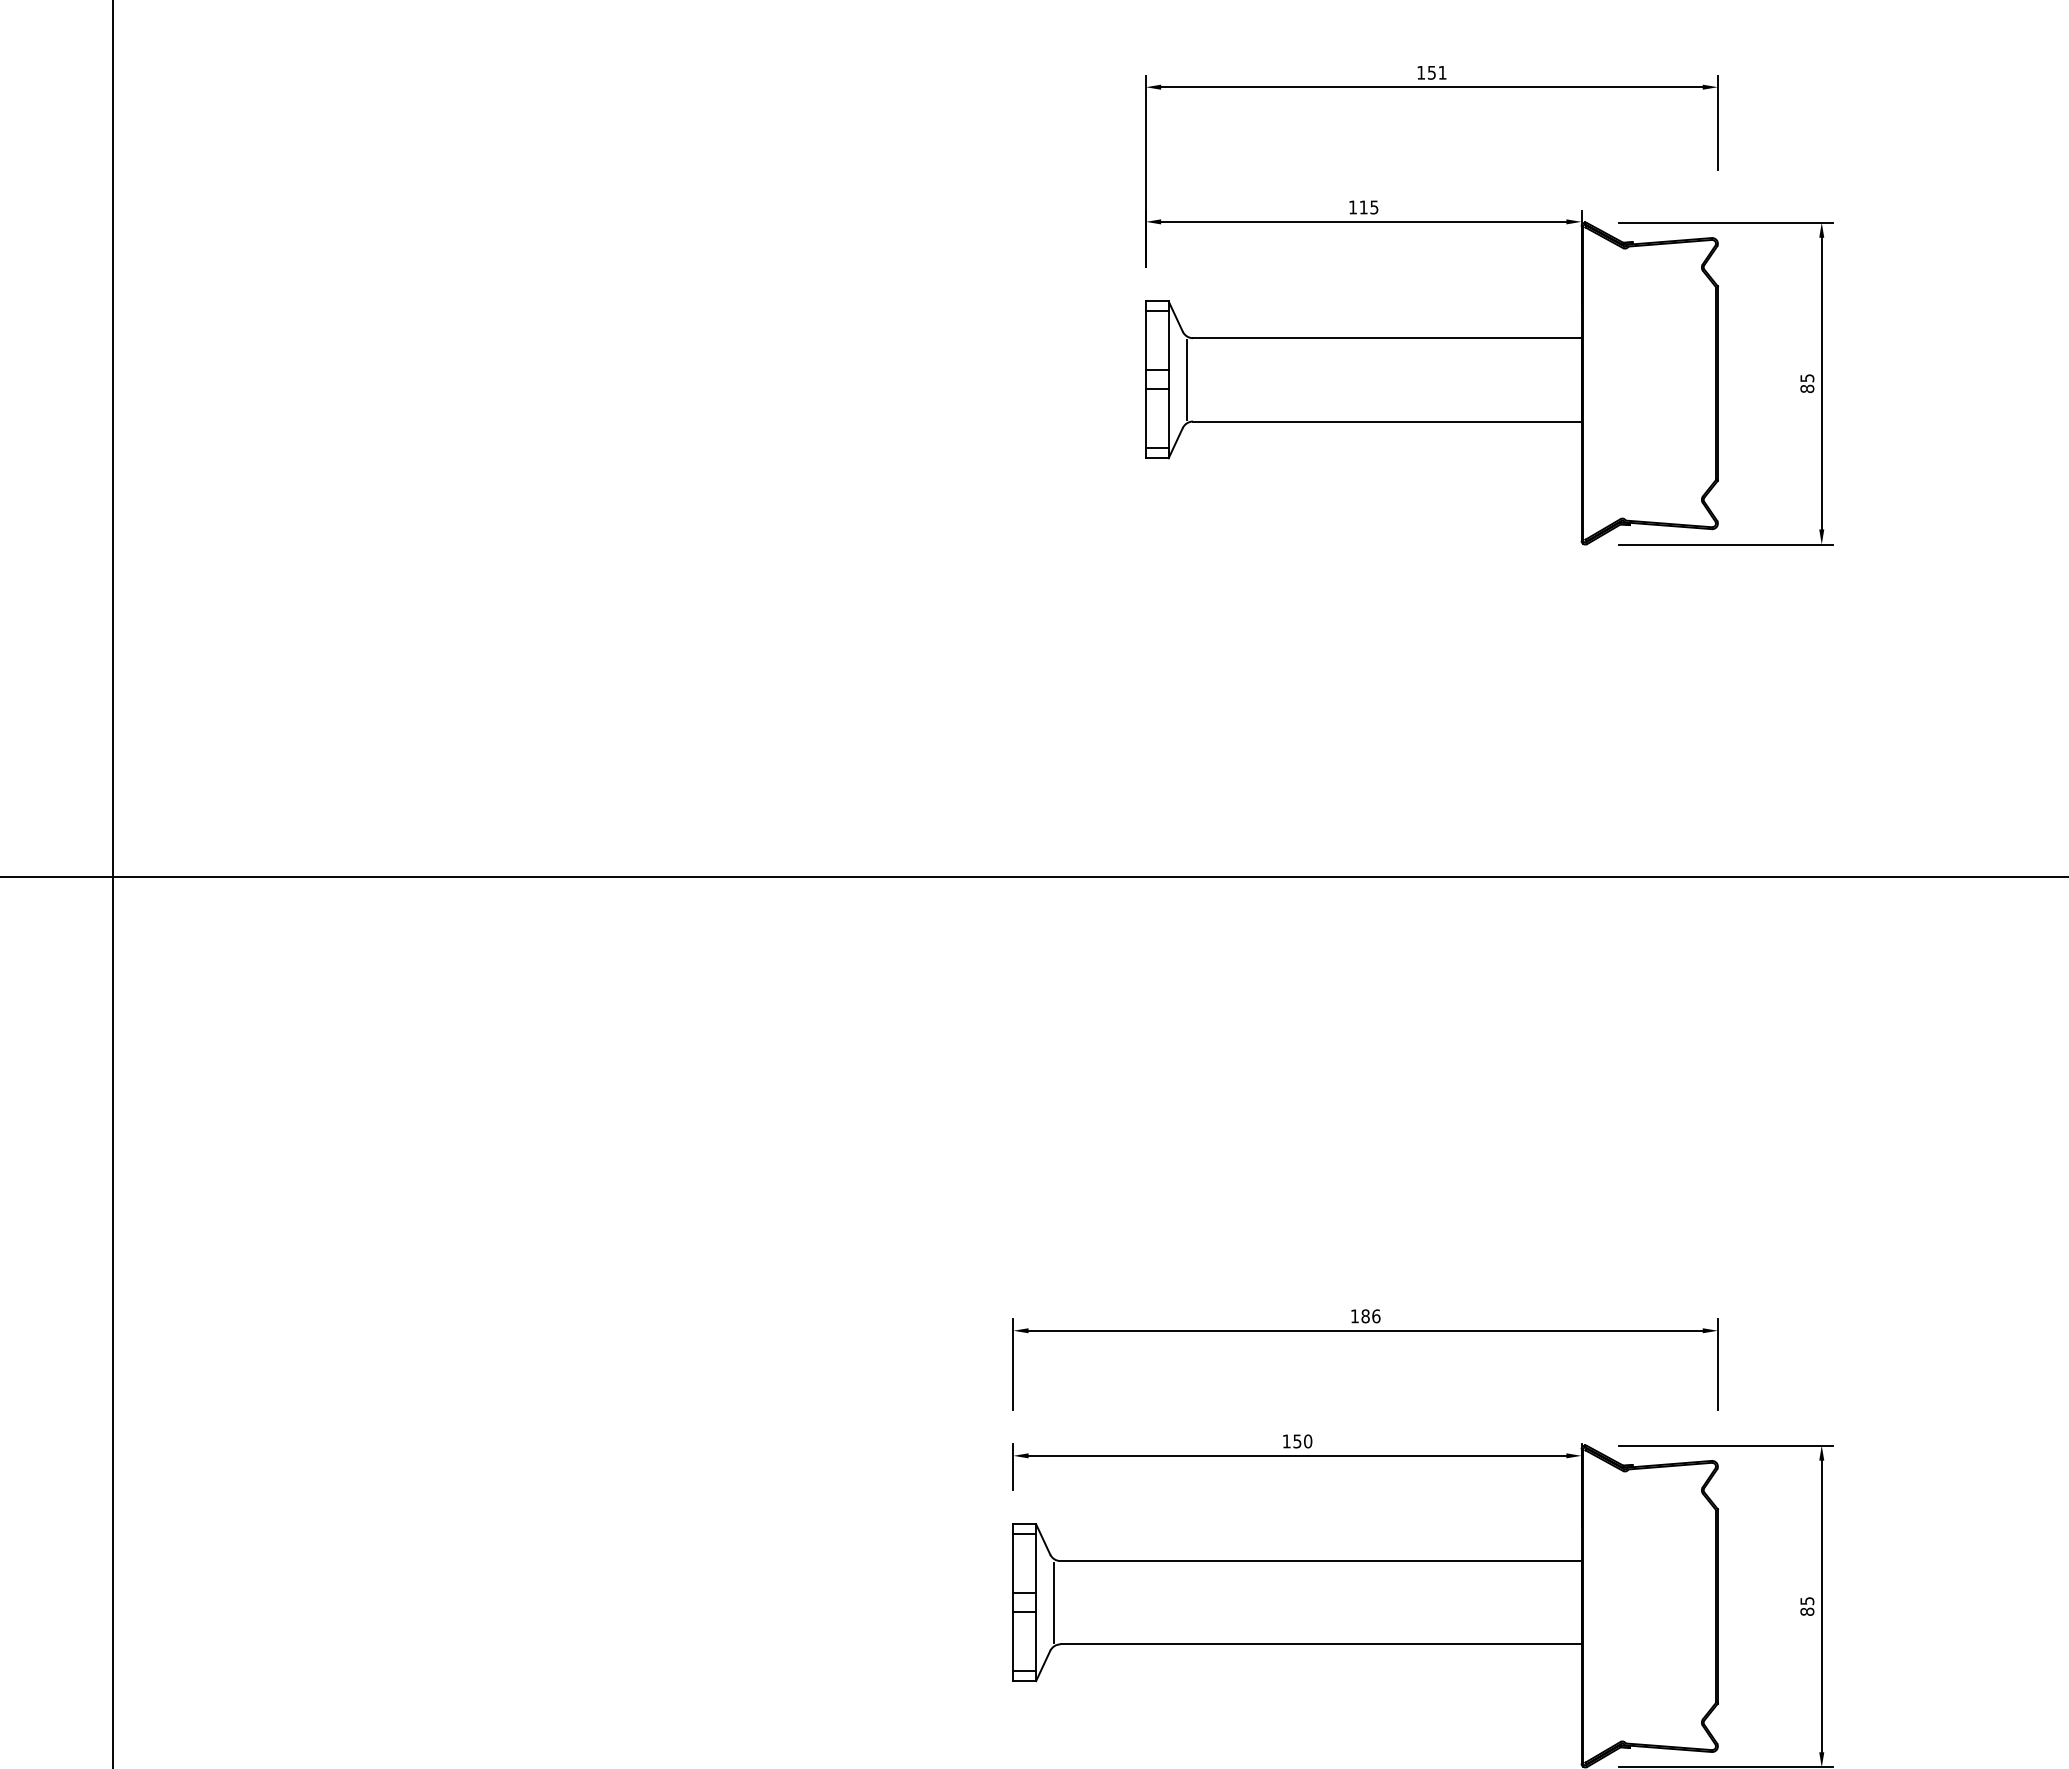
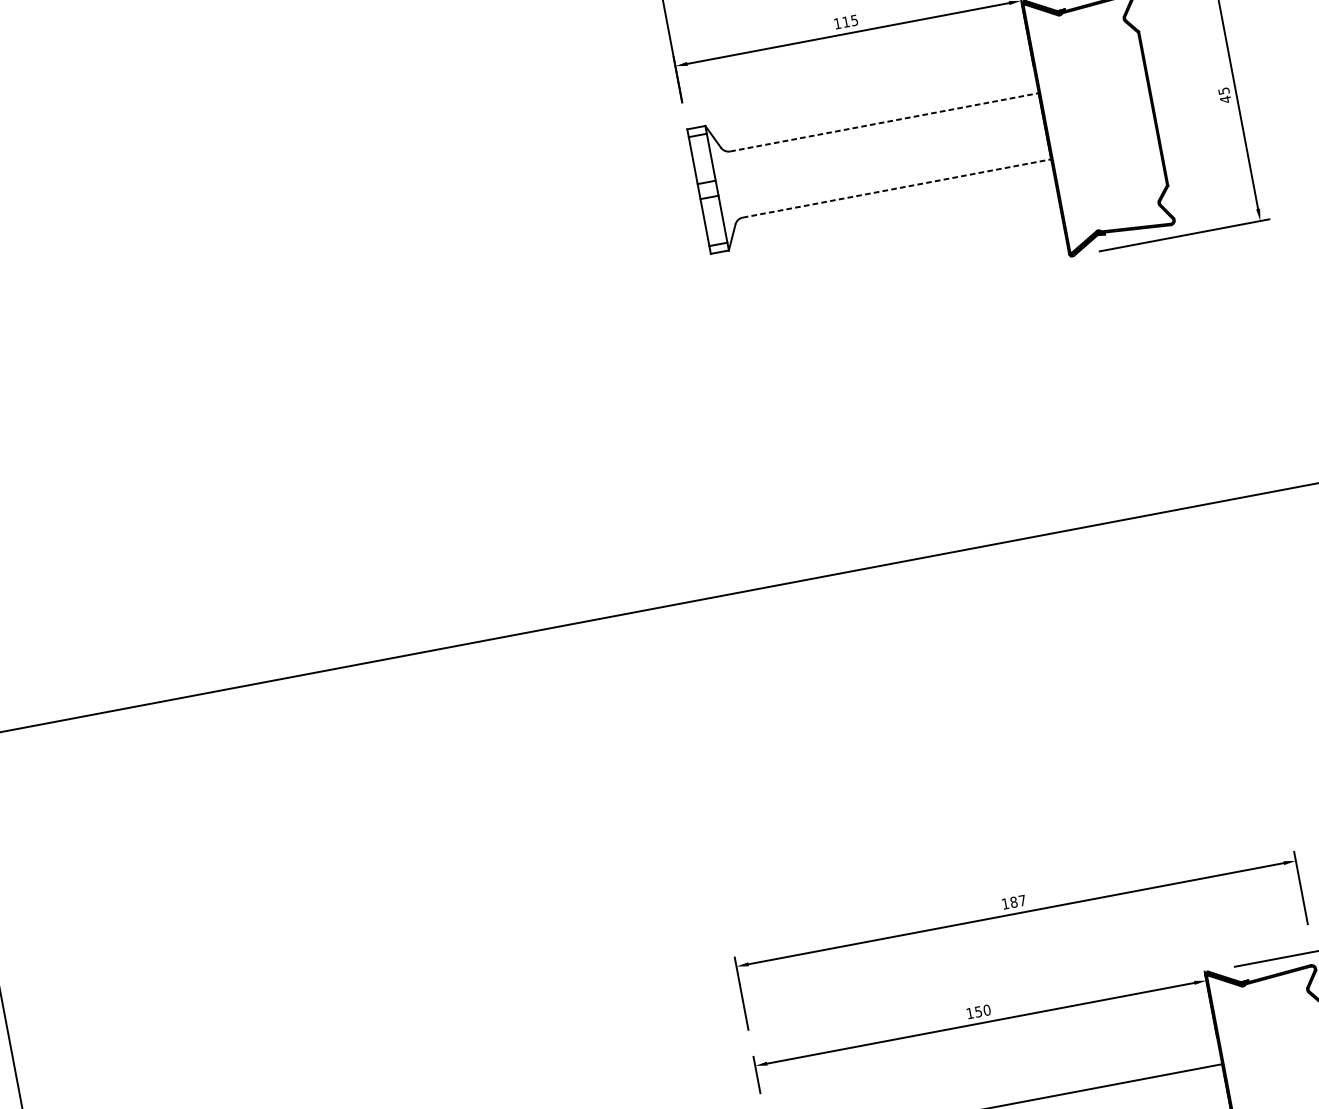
line: (1387, 338) -> (884, 122), solid -> dashed
line: (1186, 379) -> (731, 185), removed
text: (1807, 388) -> (1225, 99), 85 -> 45
line: (1387, 421) -> (897, 188), solid -> dashed
text: (1376, 1316) -> (1022, 900), 186 -> 187

